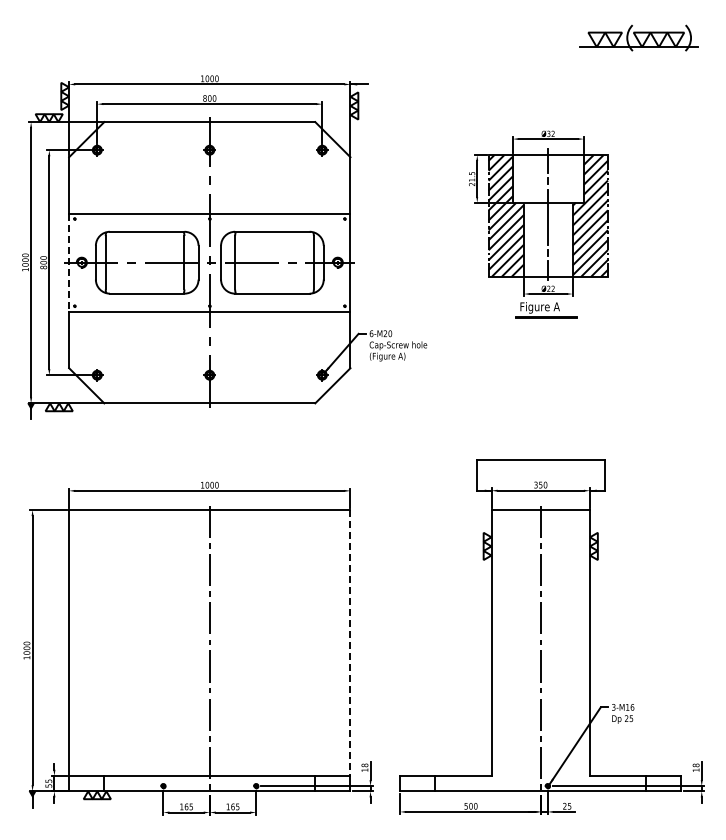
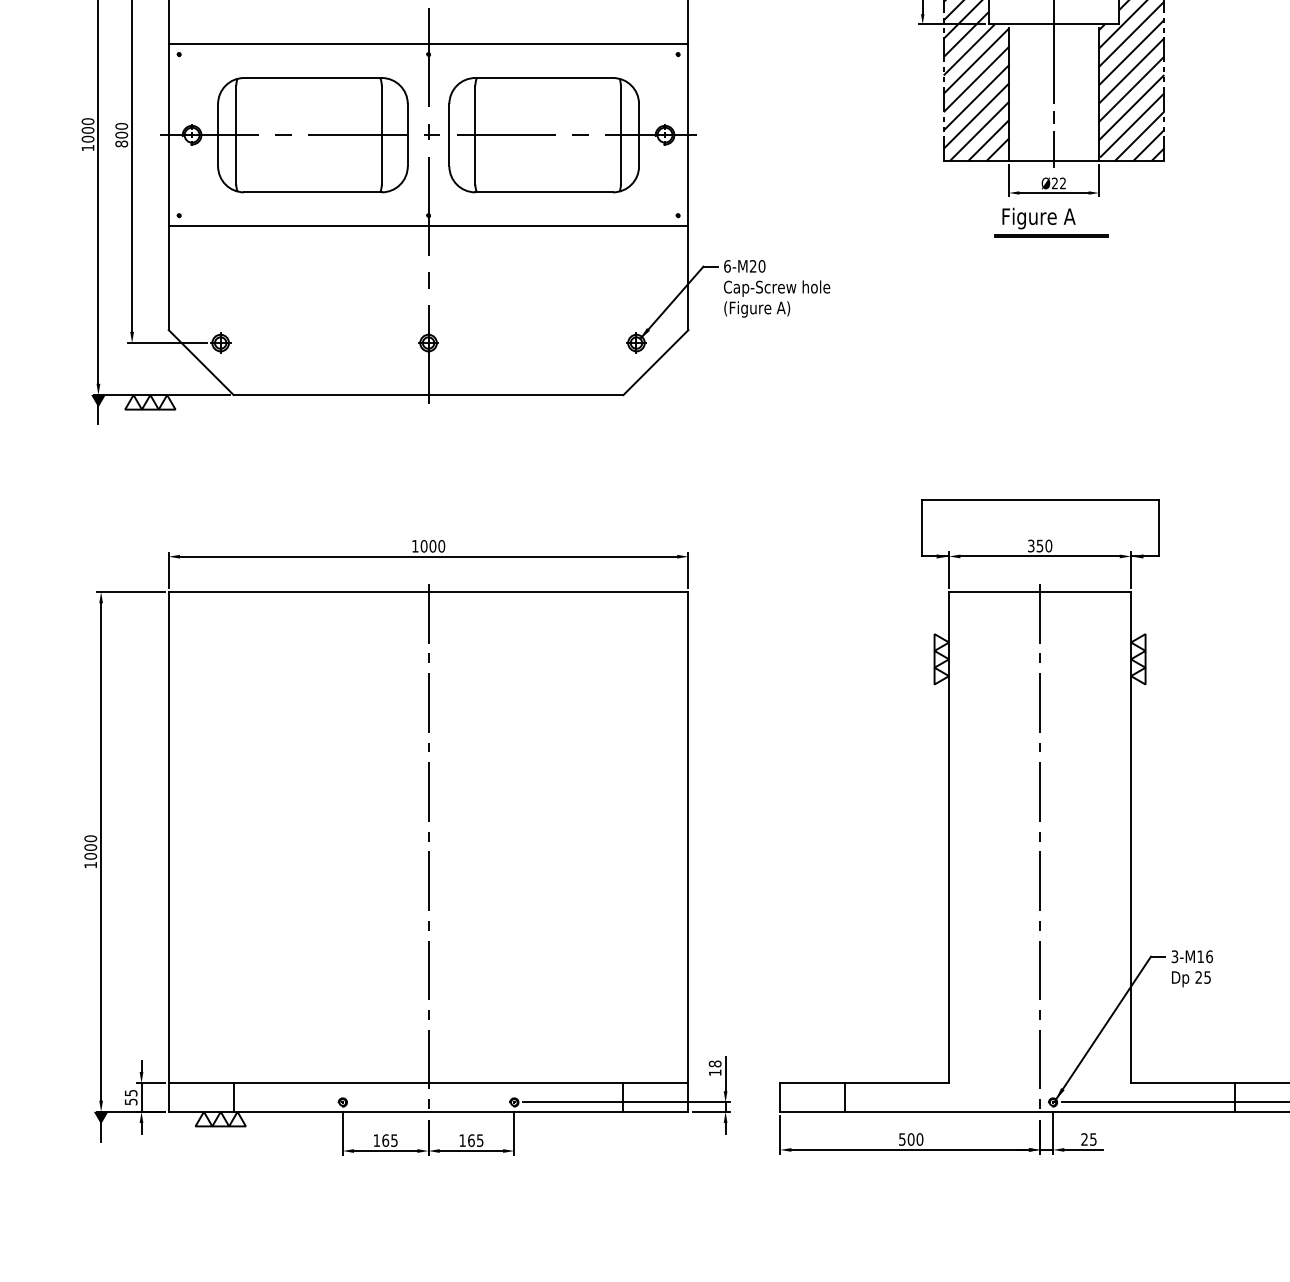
line: (69, 263) -> (169, 136), dashed -> solid
line: (350, 642) -> (688, 836), dashed -> solid

